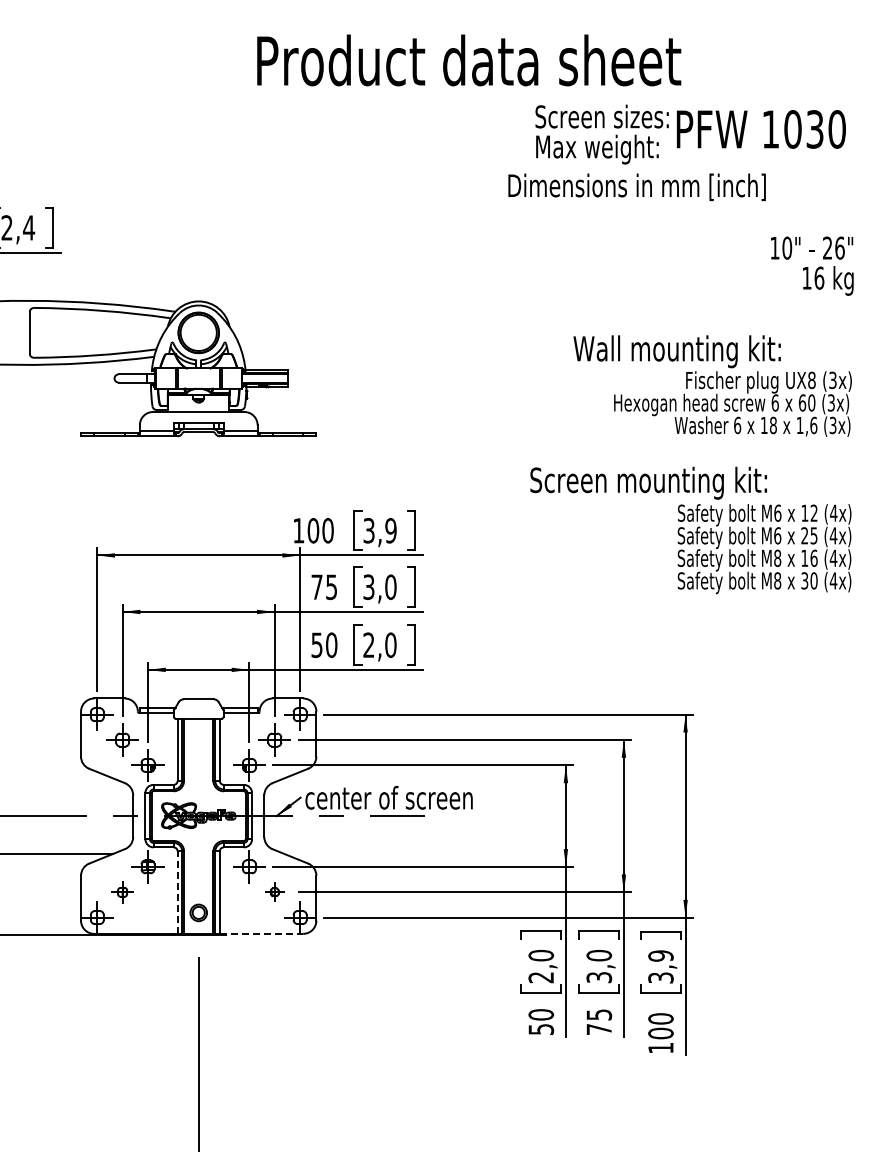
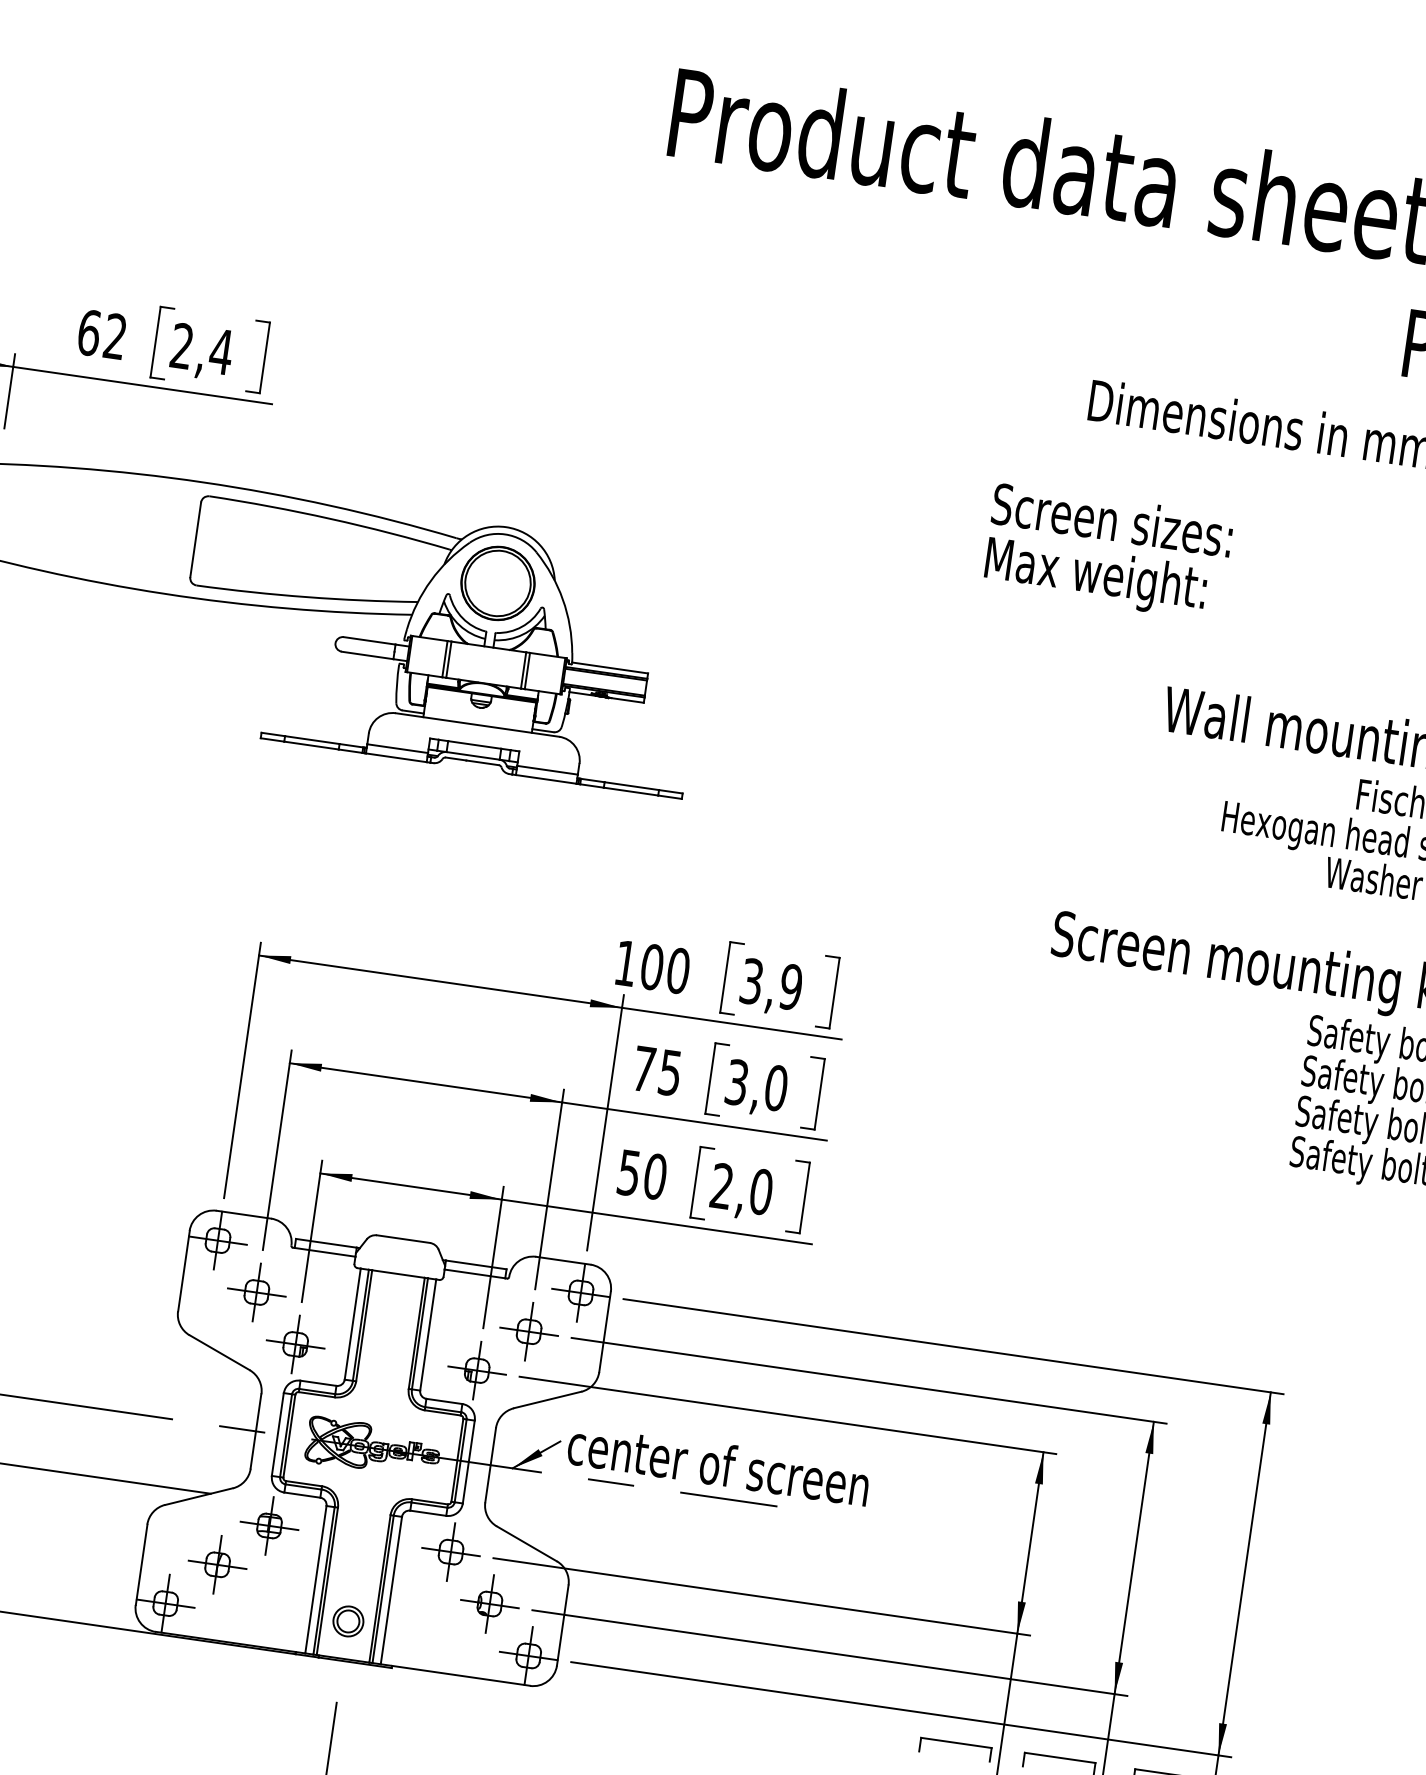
text: (601, 134) -> (1106, 551), moved
part: (122, 892) -> (217, 1565), size x1.43
line: (177, 892) -> (315, 1579), dashed -> solid
part: (274, 892) -> (489, 1604), size x1.67
line: (261, 933) -> (455, 1674), dashed -> solid

